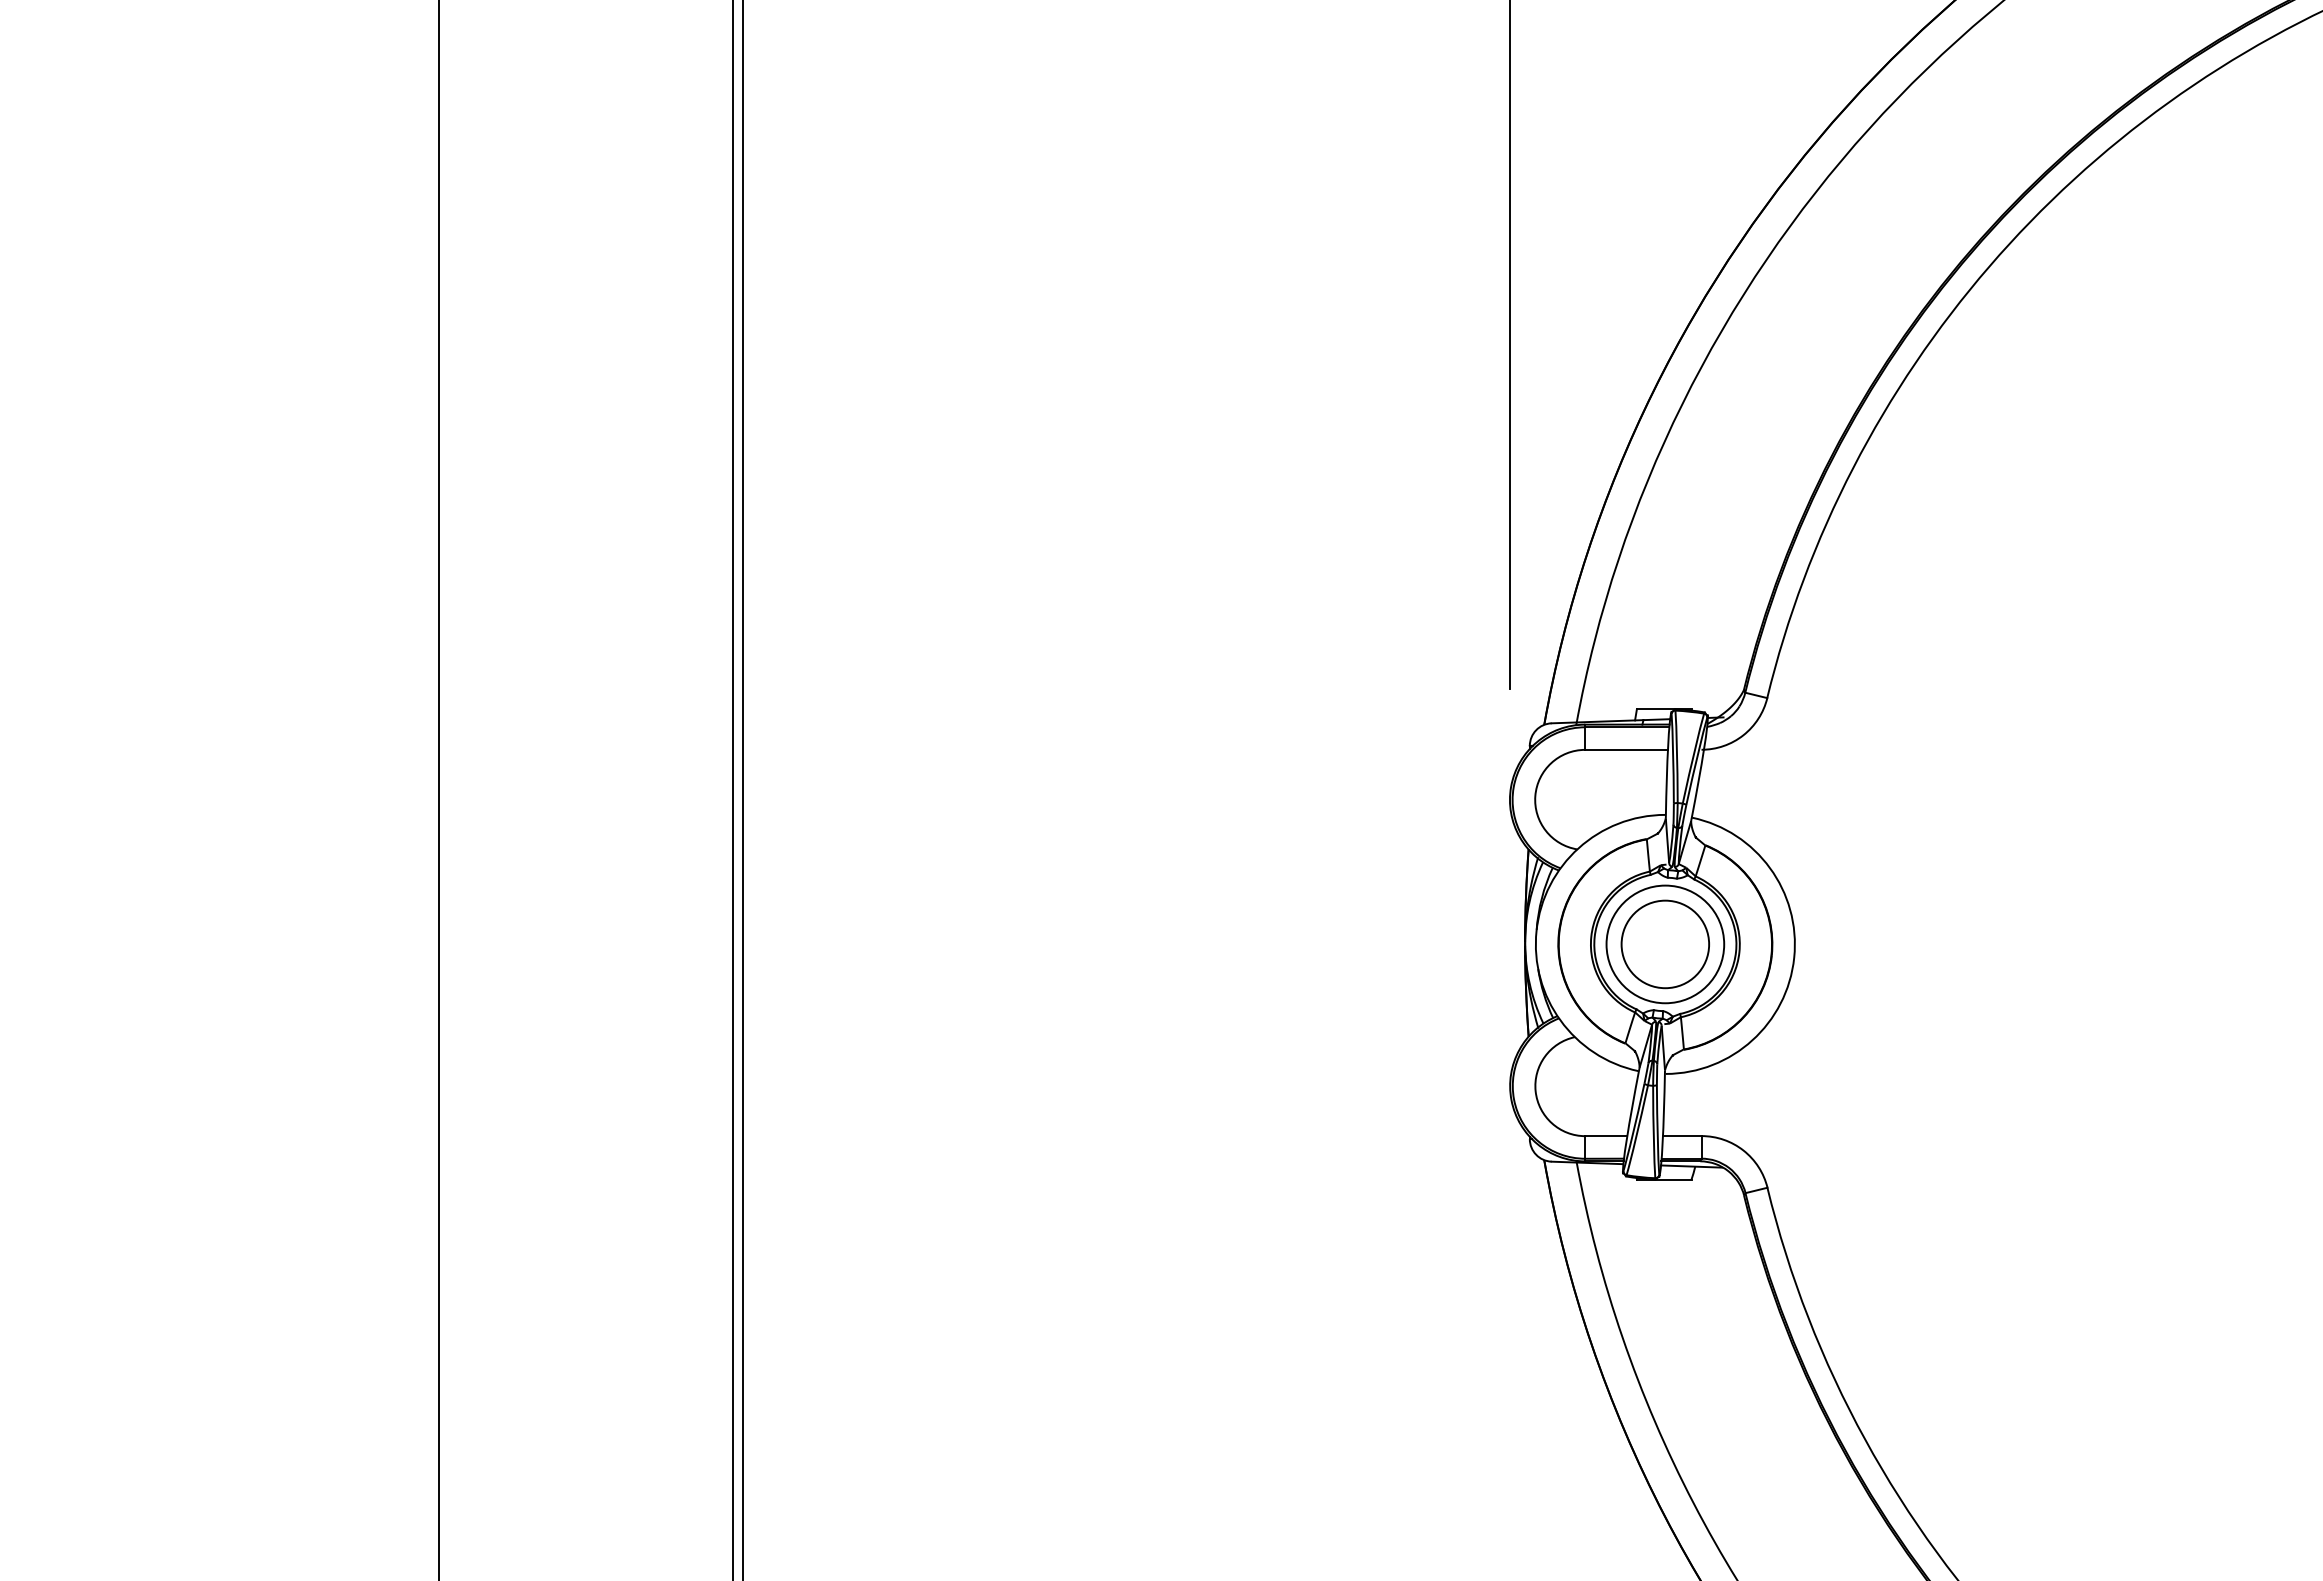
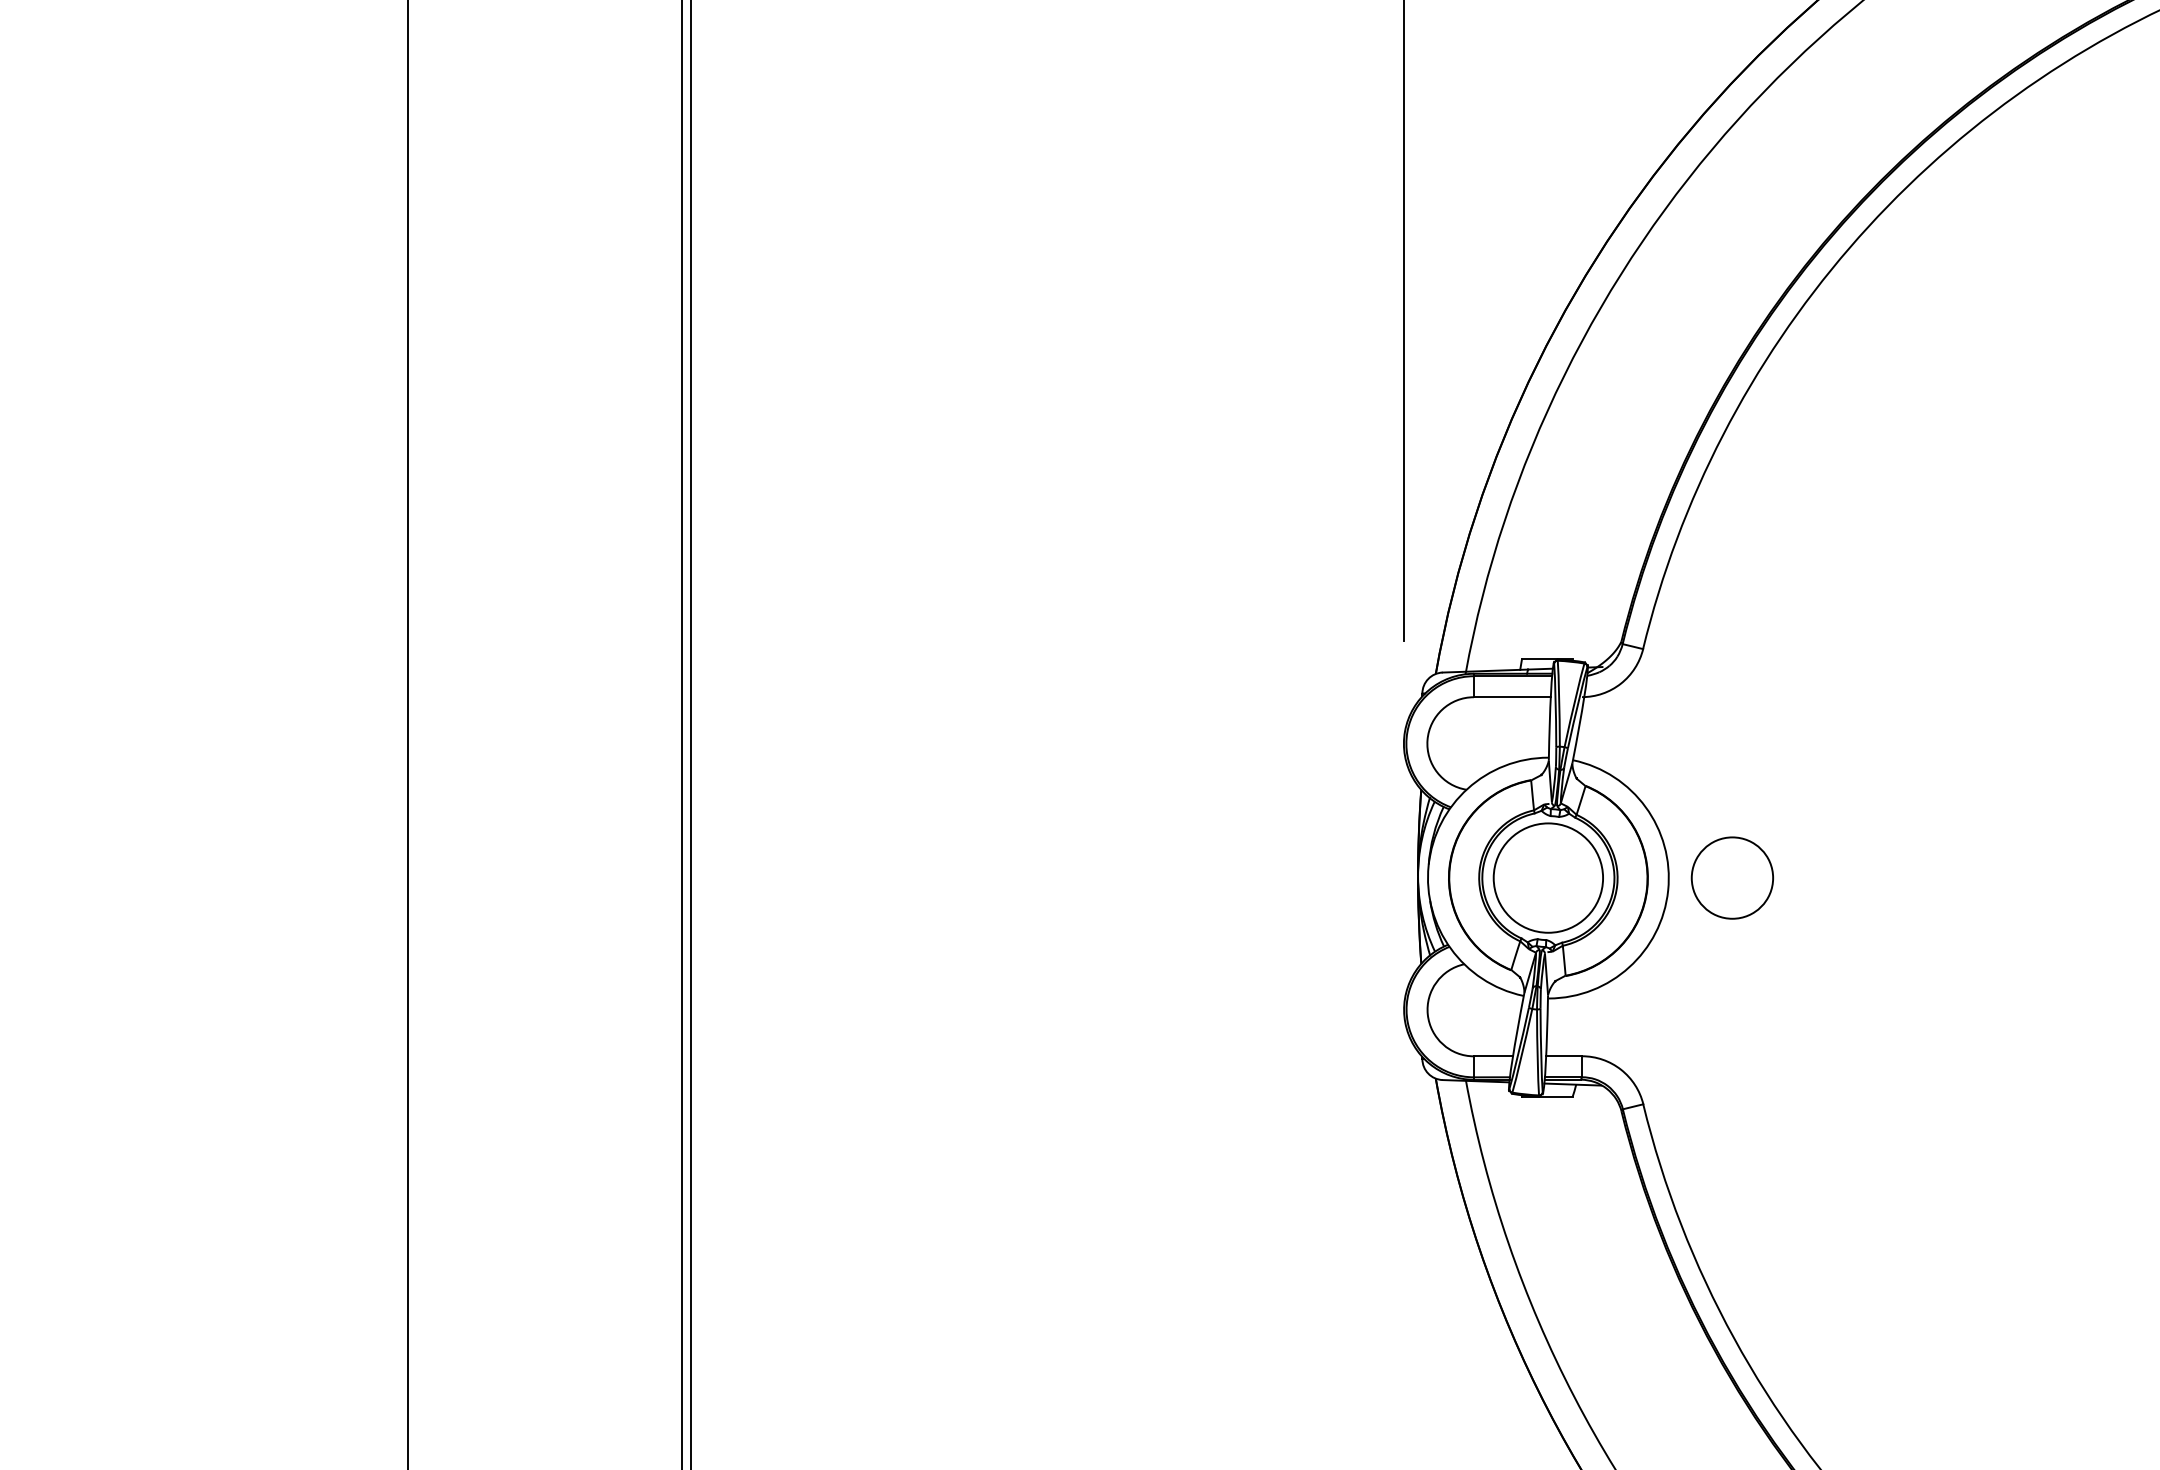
circle: (1664, 944) -> (1731, 878), moved

